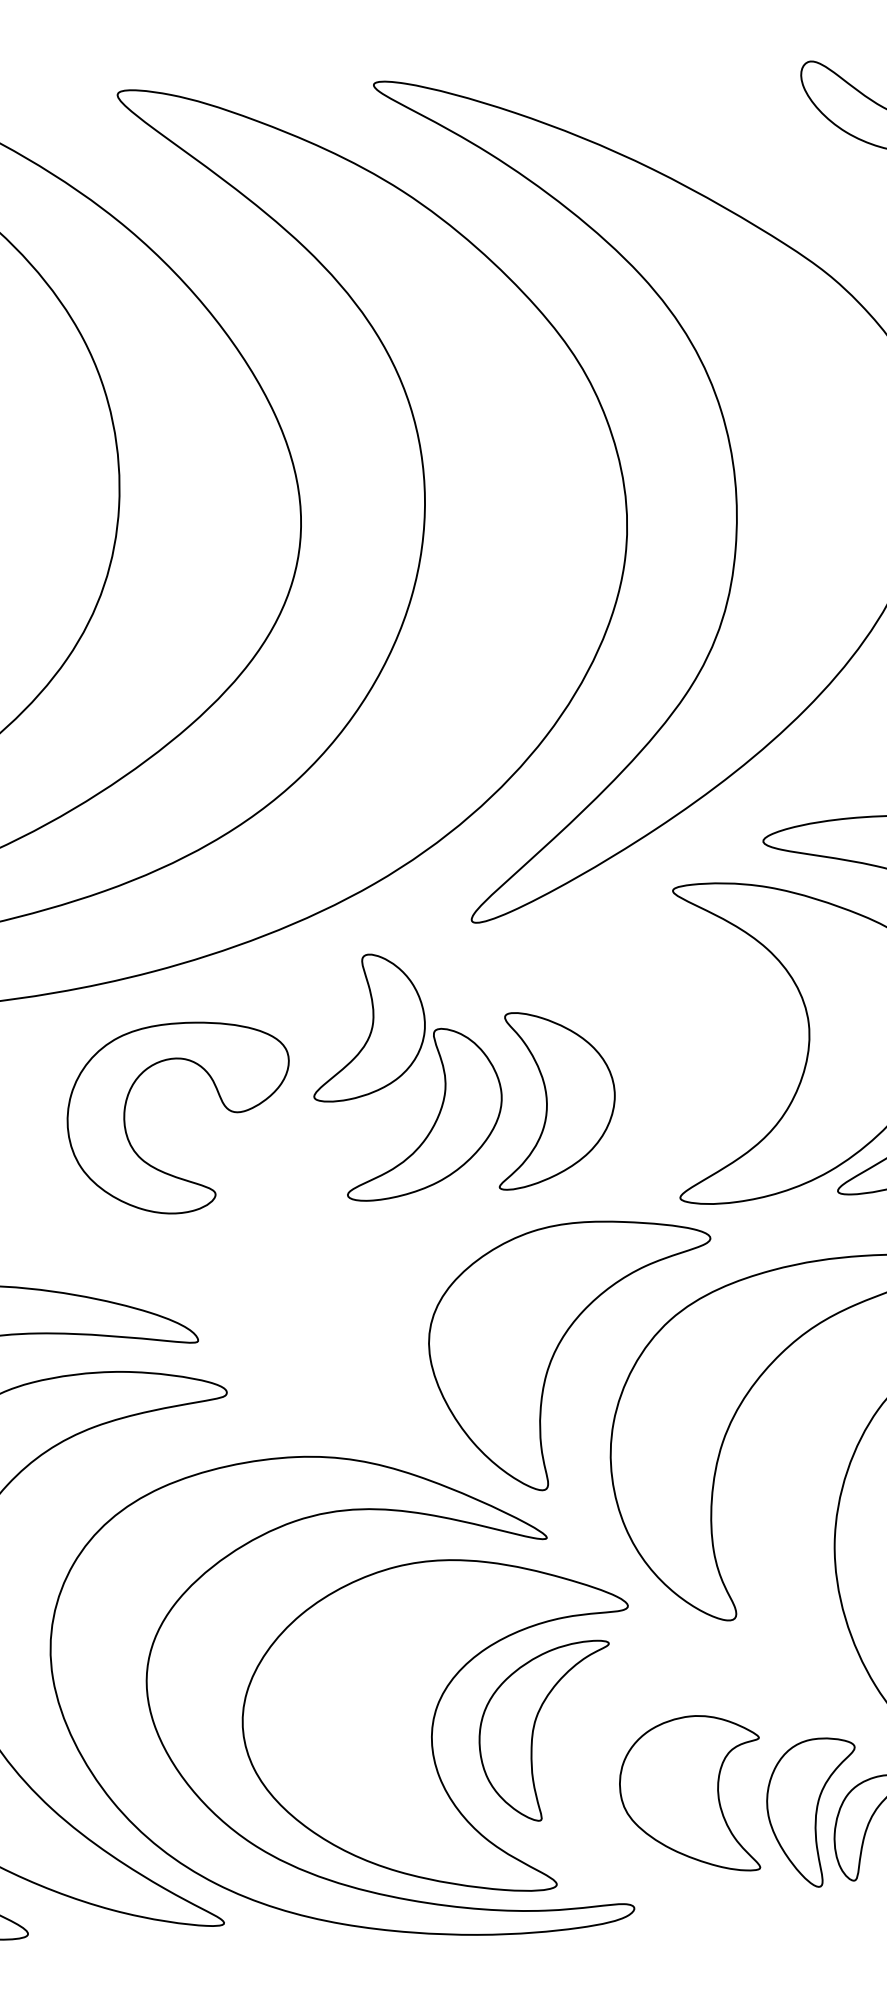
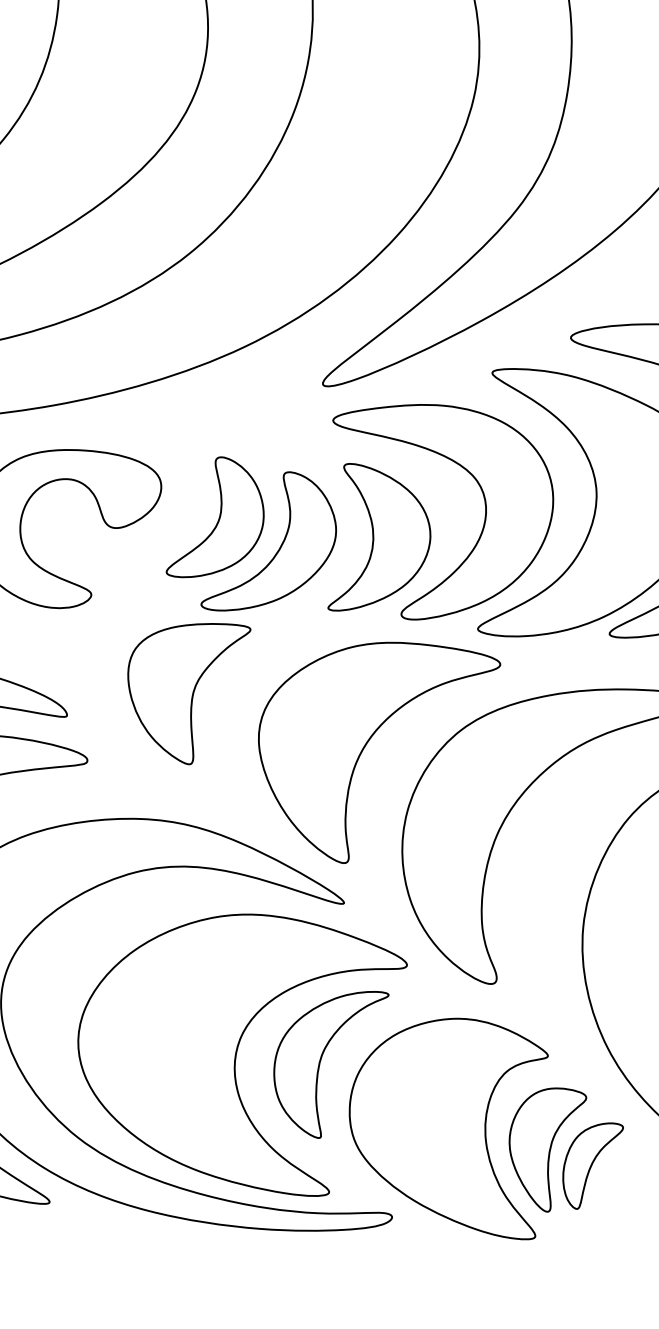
part: (369, 1027) -> (217, 518), moved
part: (677, 1063) -> (484, 516), added
part: (337, 1301) -> (185, 692), added
part: (689, 1792) -> (445, 1124), size x1.67

